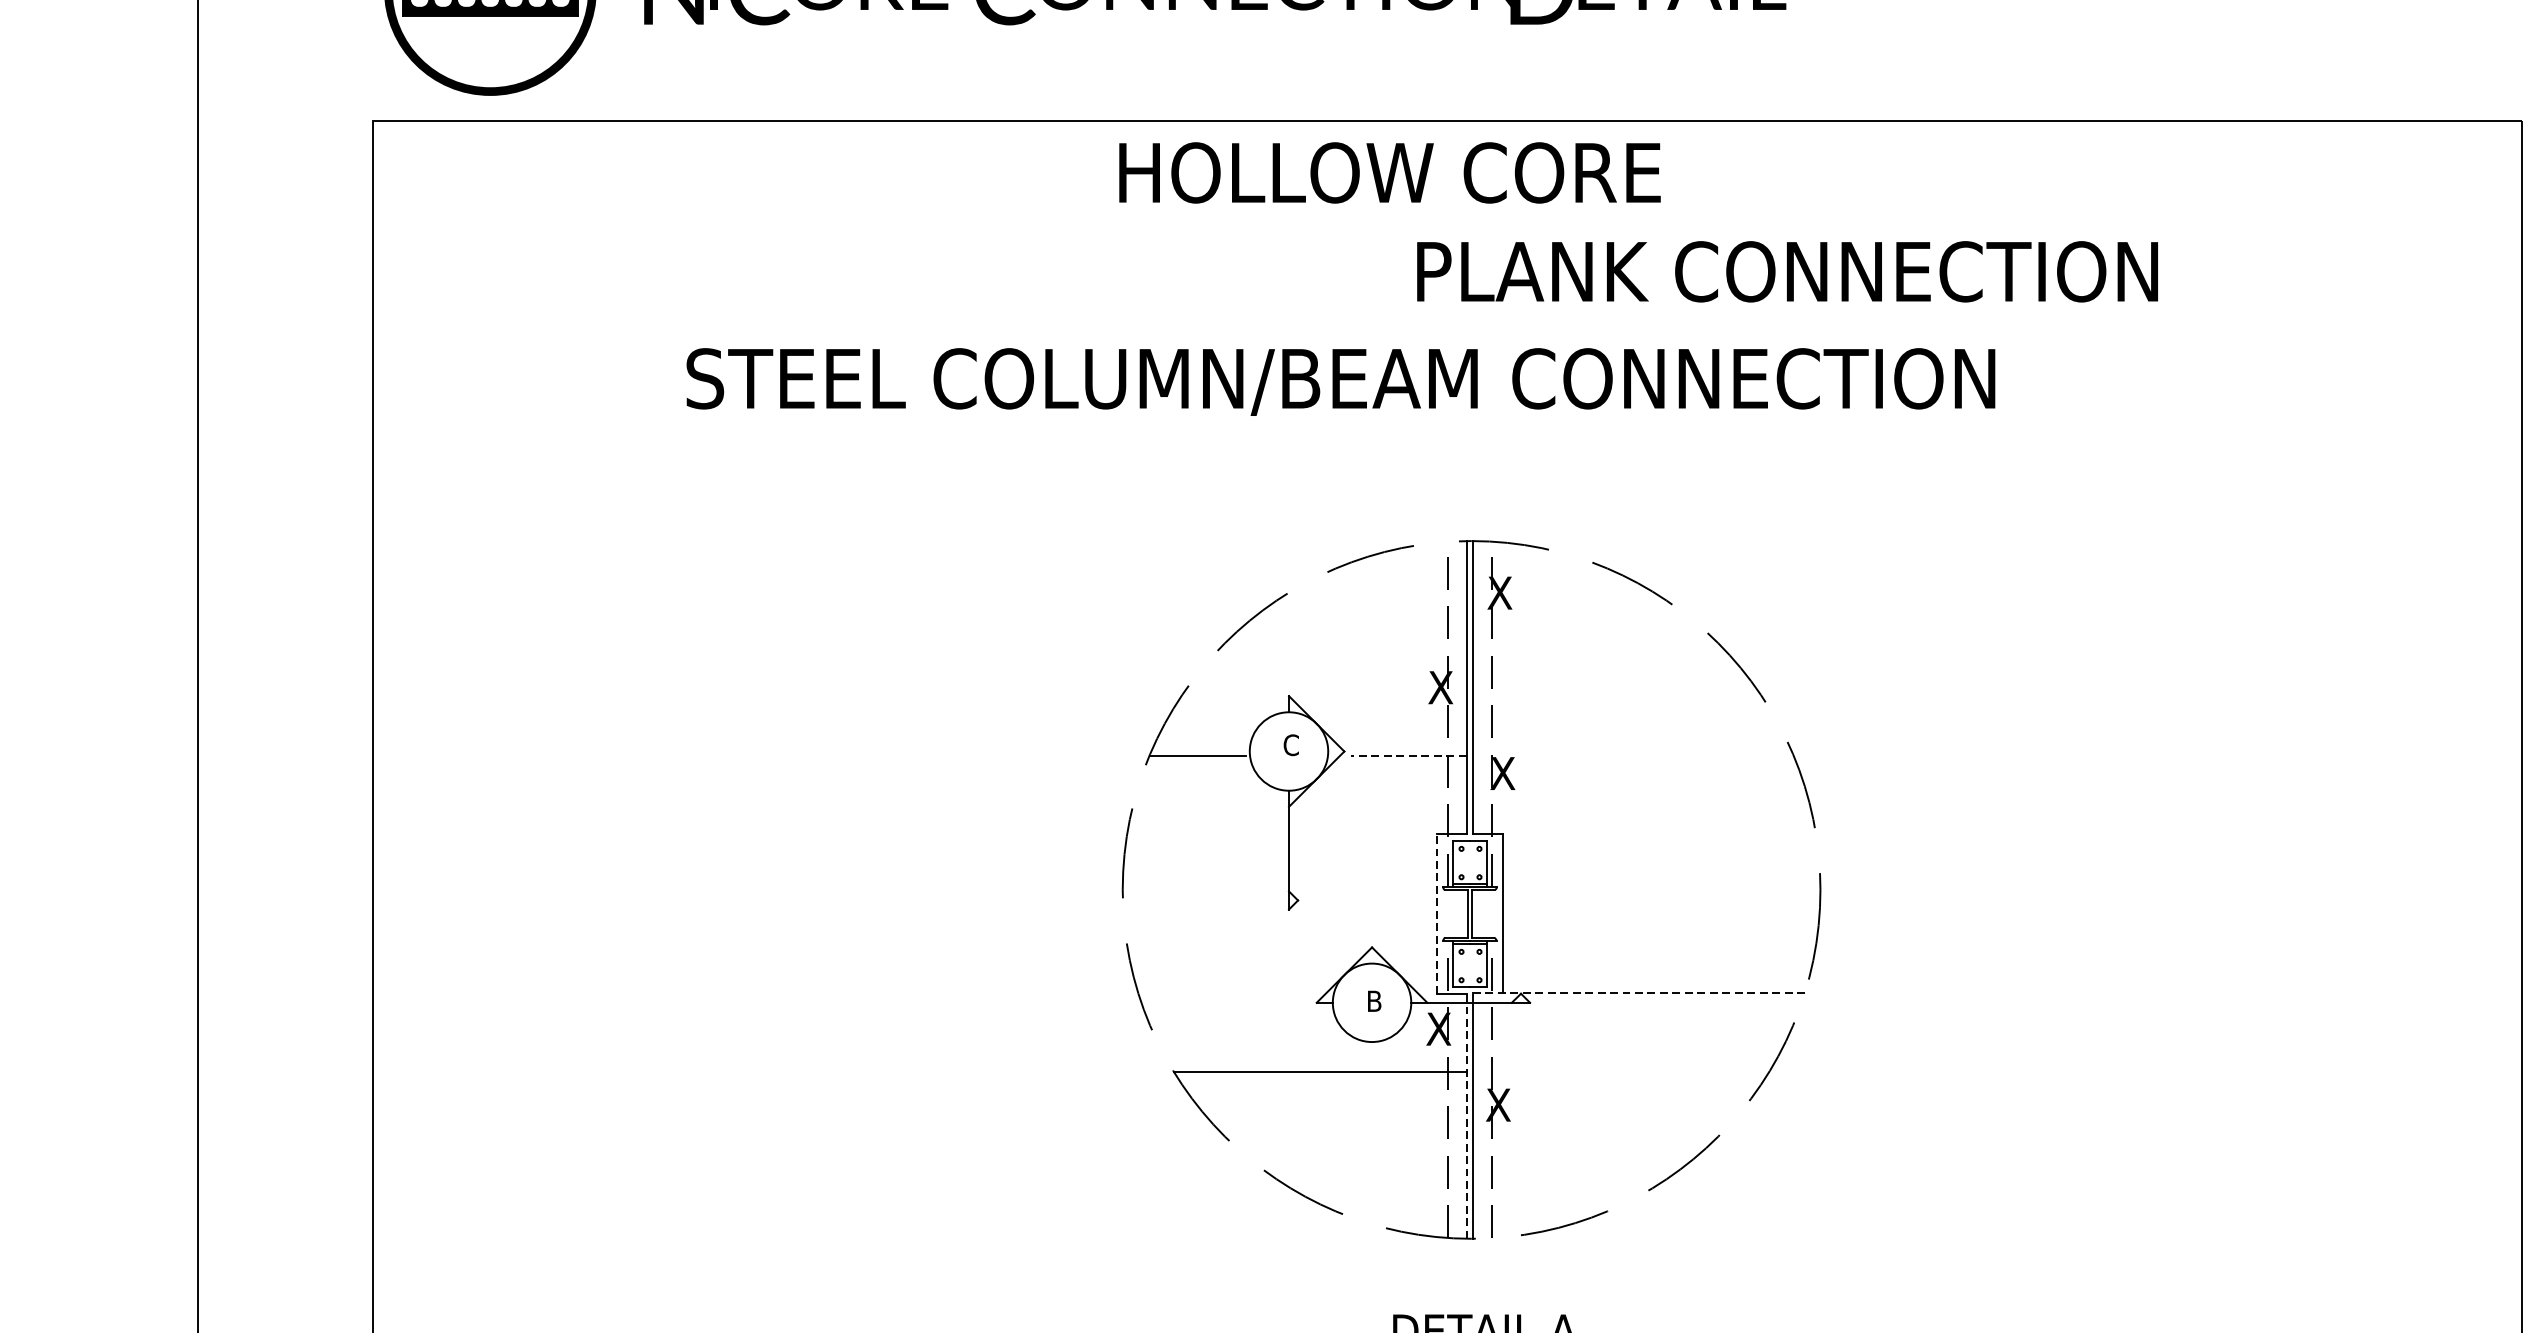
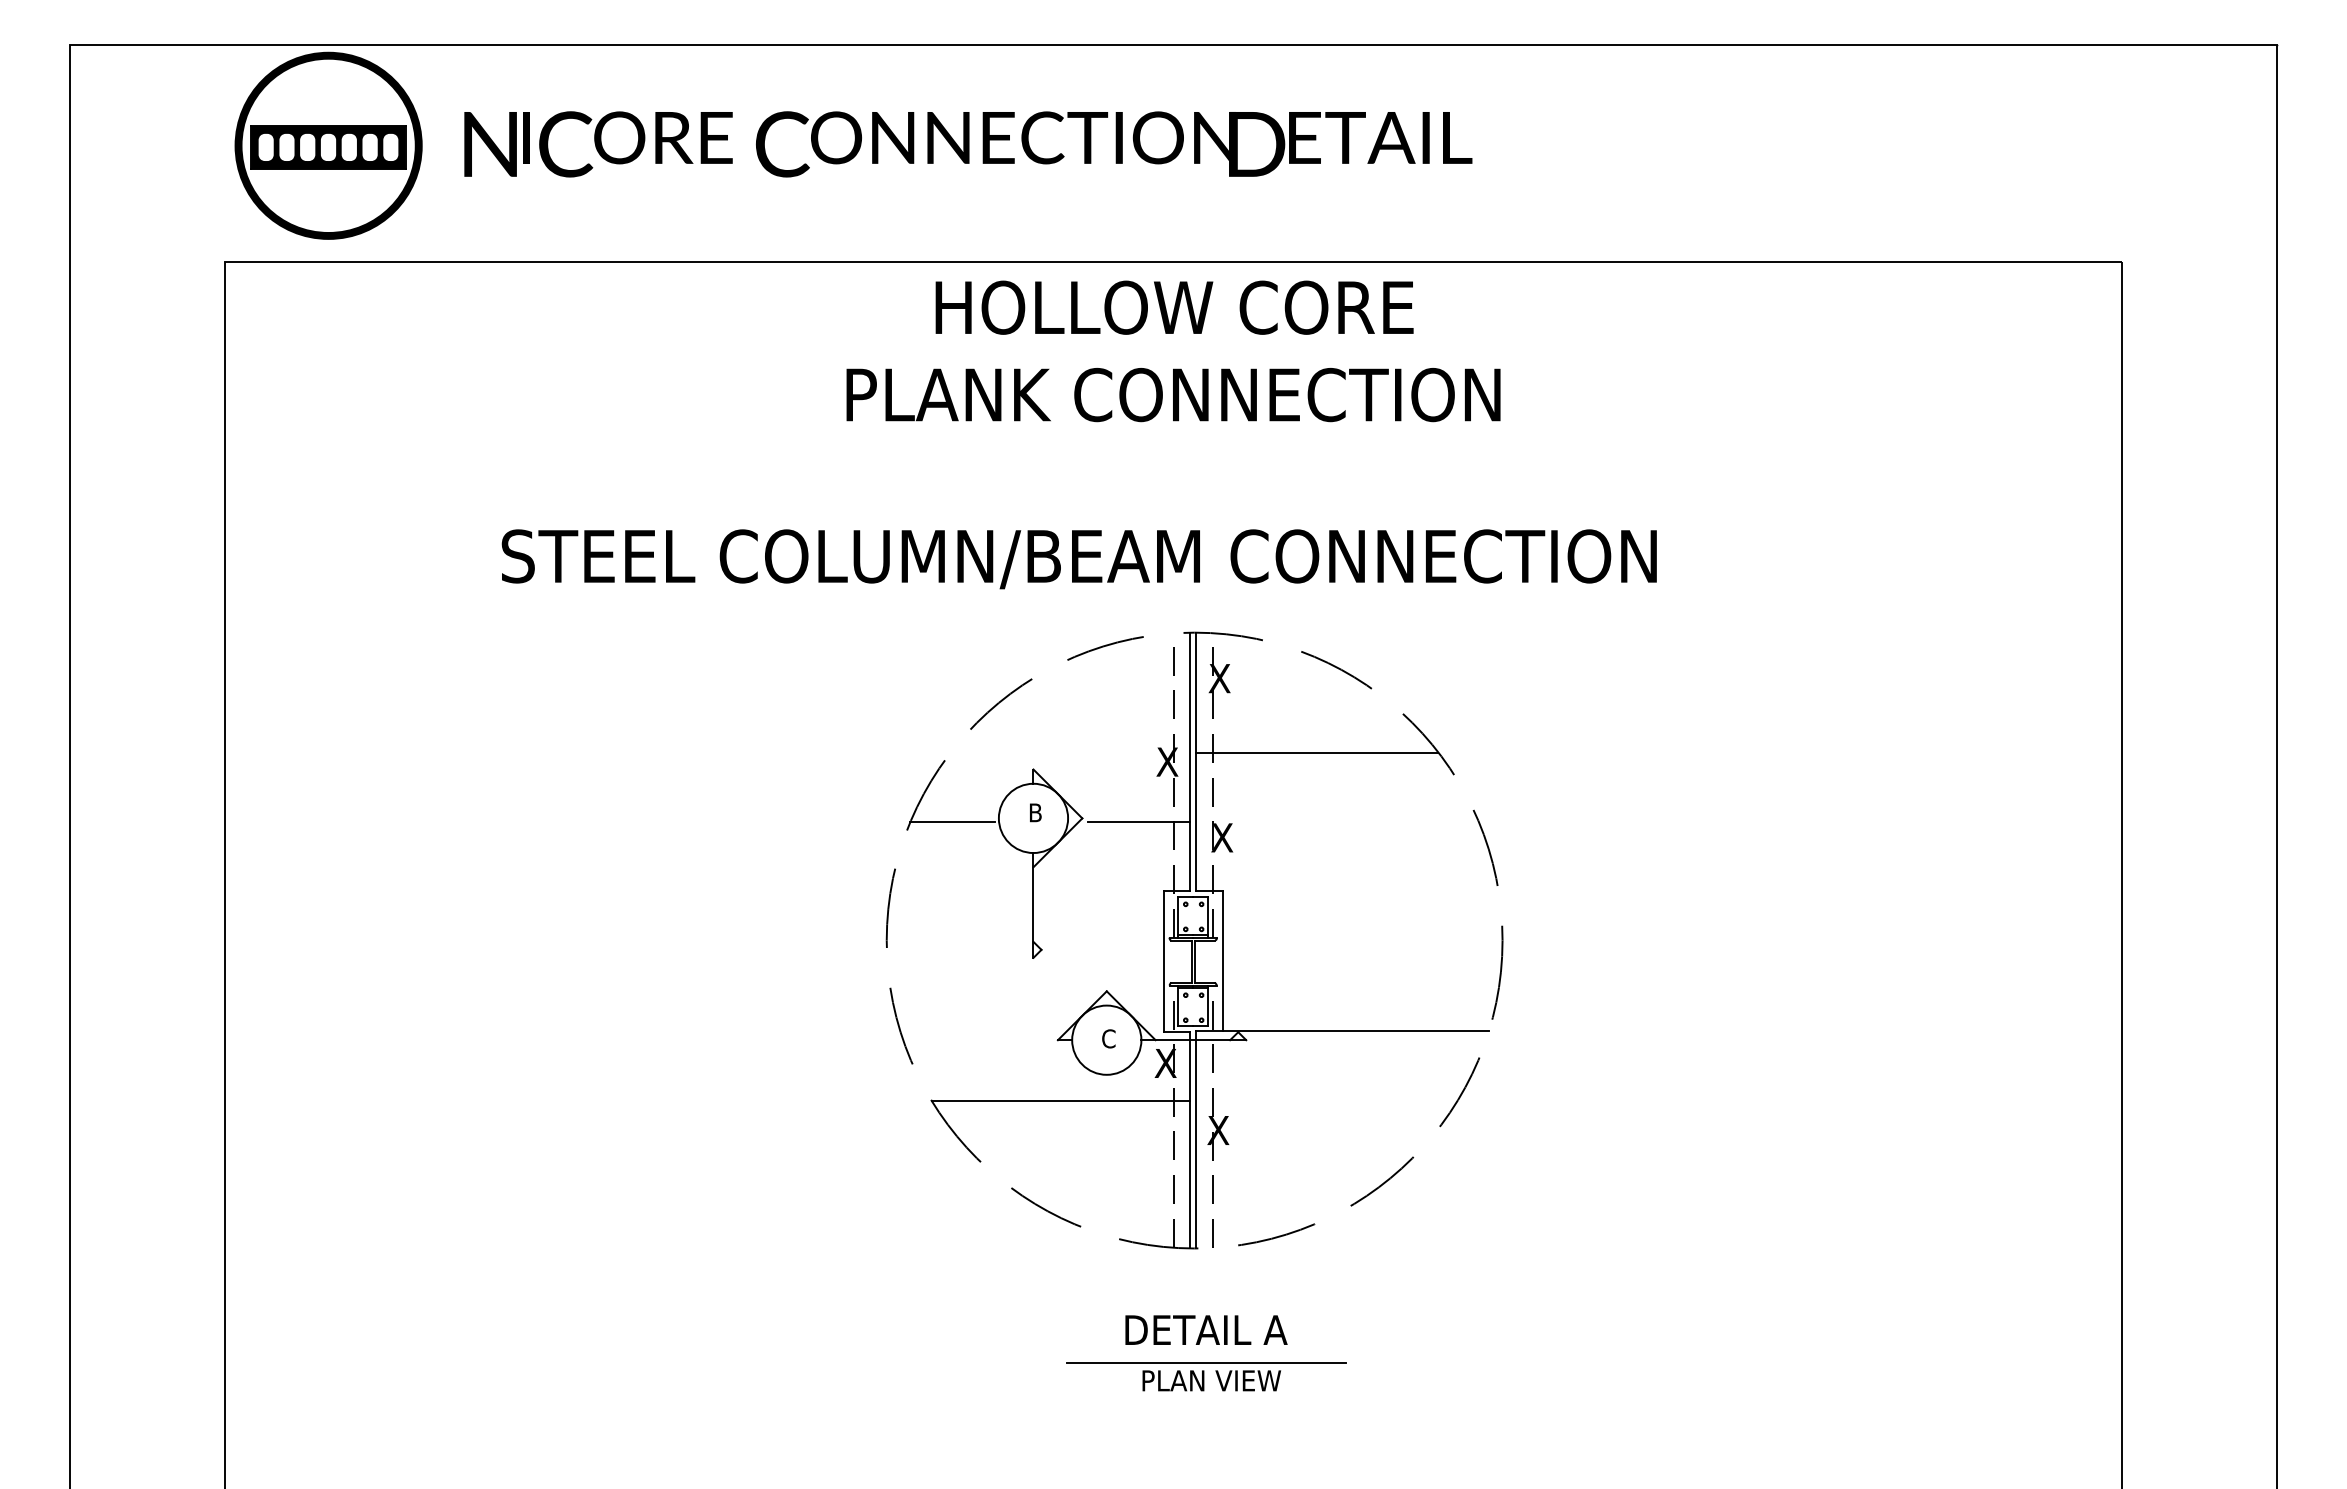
text: (1389, 172) -> (1174, 307), moved
text: (1787, 272) -> (1173, 395), moved
text: (1340, 382) -> (1078, 559), moved
line: (1610, 676) -> (1317, 752), added
text: (1291, 744) -> (1035, 812), C -> B
line: (1407, 756) -> (1138, 822), dashed -> solid
line: (1436, 913) -> (1163, 961), dashed -> solid
line: (1637, 992) -> (1341, 1031), dashed -> solid
text: (1373, 1000) -> (1108, 1038), B -> C
line: (1466, 1115) -> (1190, 1139), dashed -> solid

